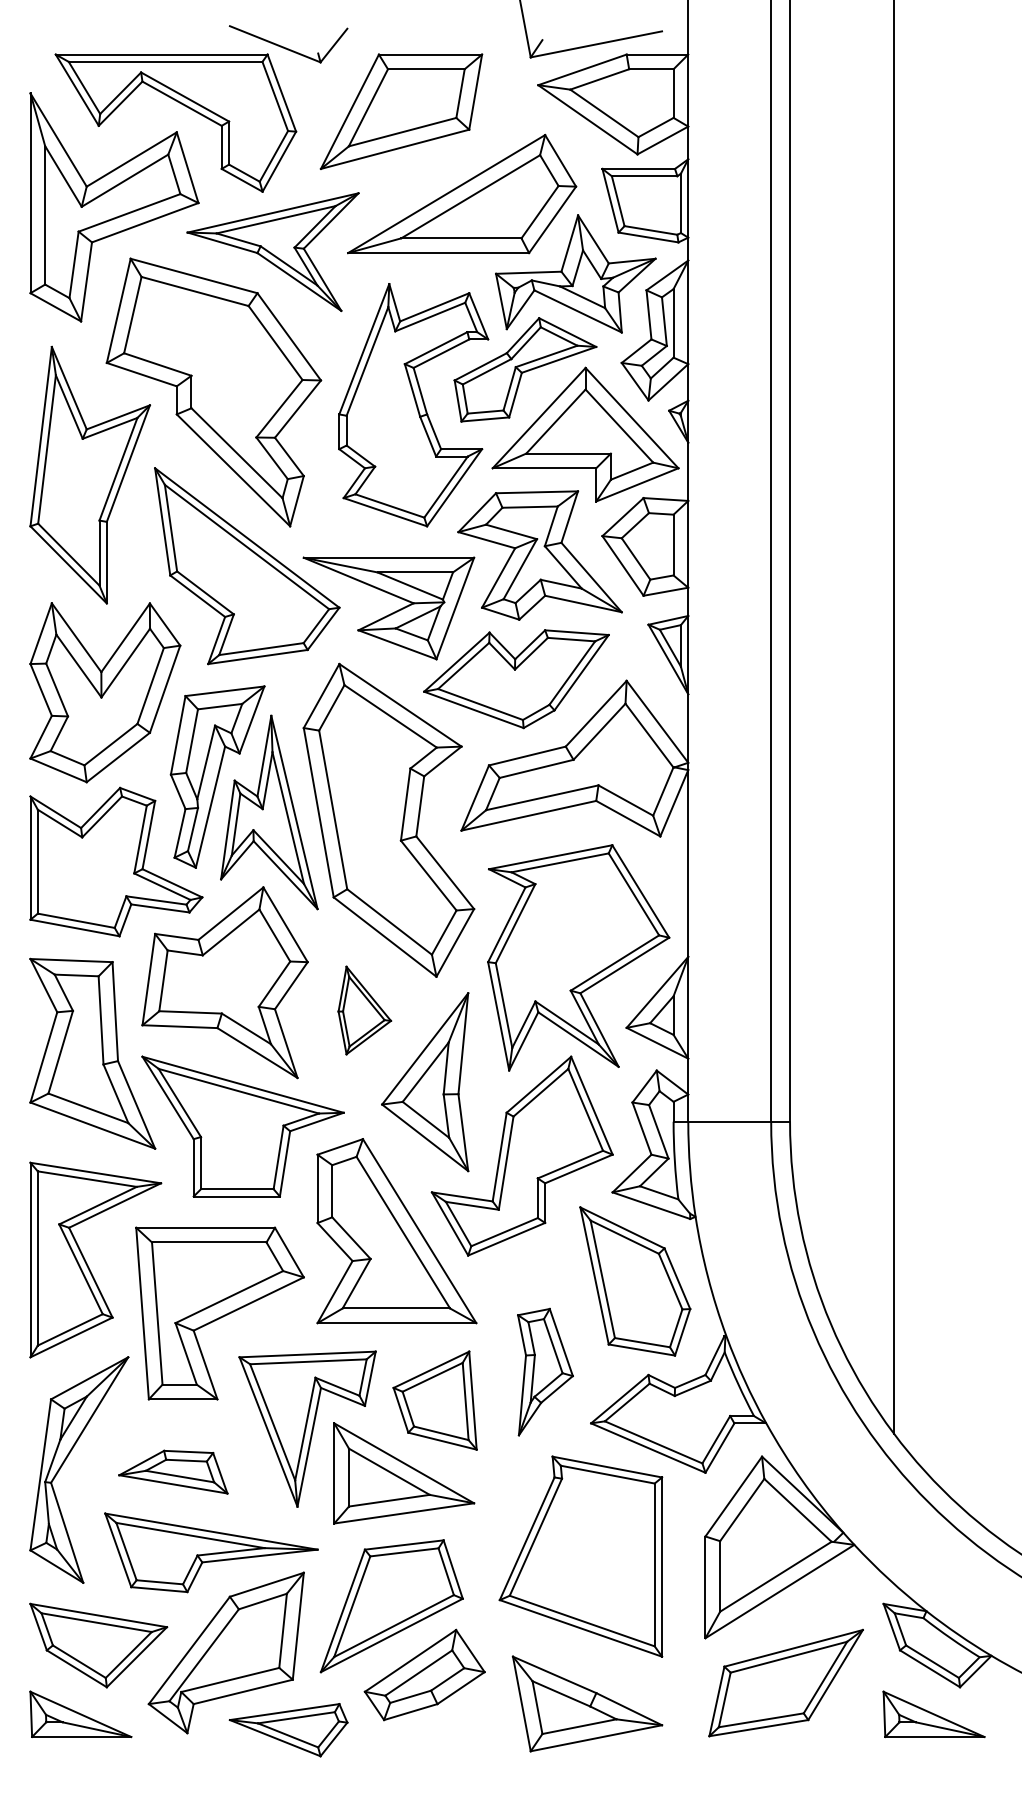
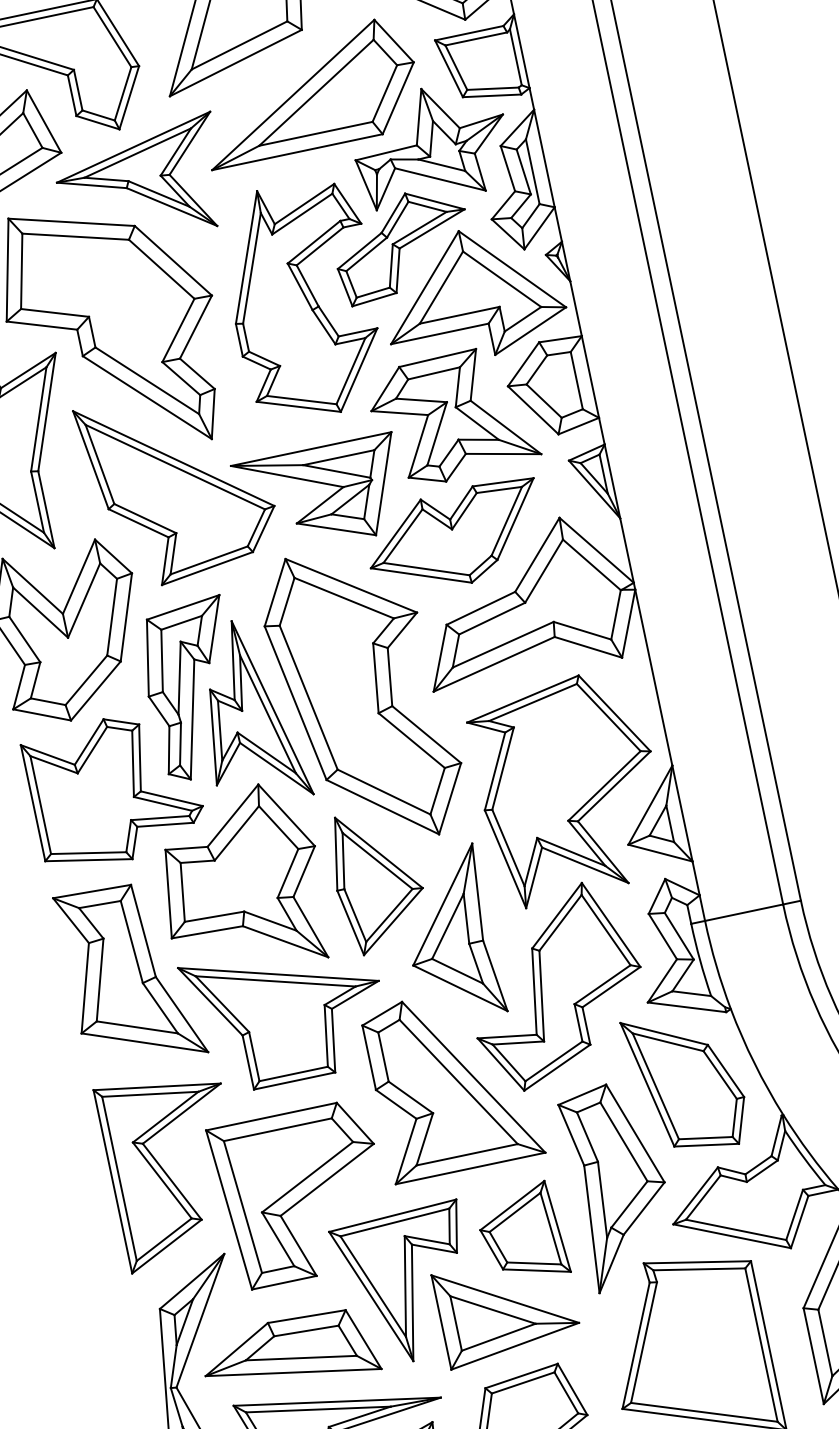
part: (364, 1010) -> (377, 880), size x1.67
part: (545, 1371) -> (620, 1184), size x1.67
part: (173, 1471) -> (289, 1352), size x1.67

